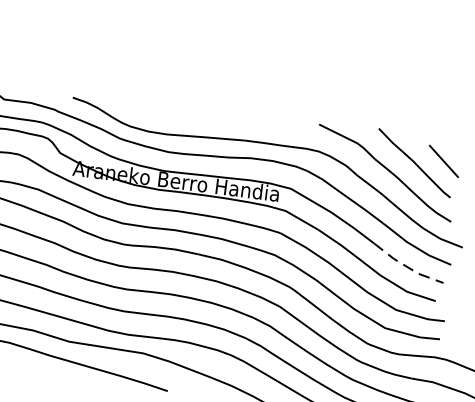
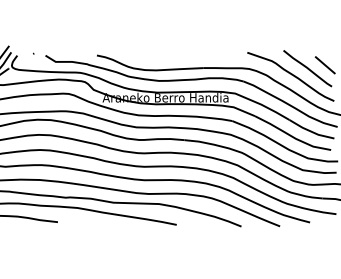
line: (407, 266) -> (311, 131), dashed -> solid

